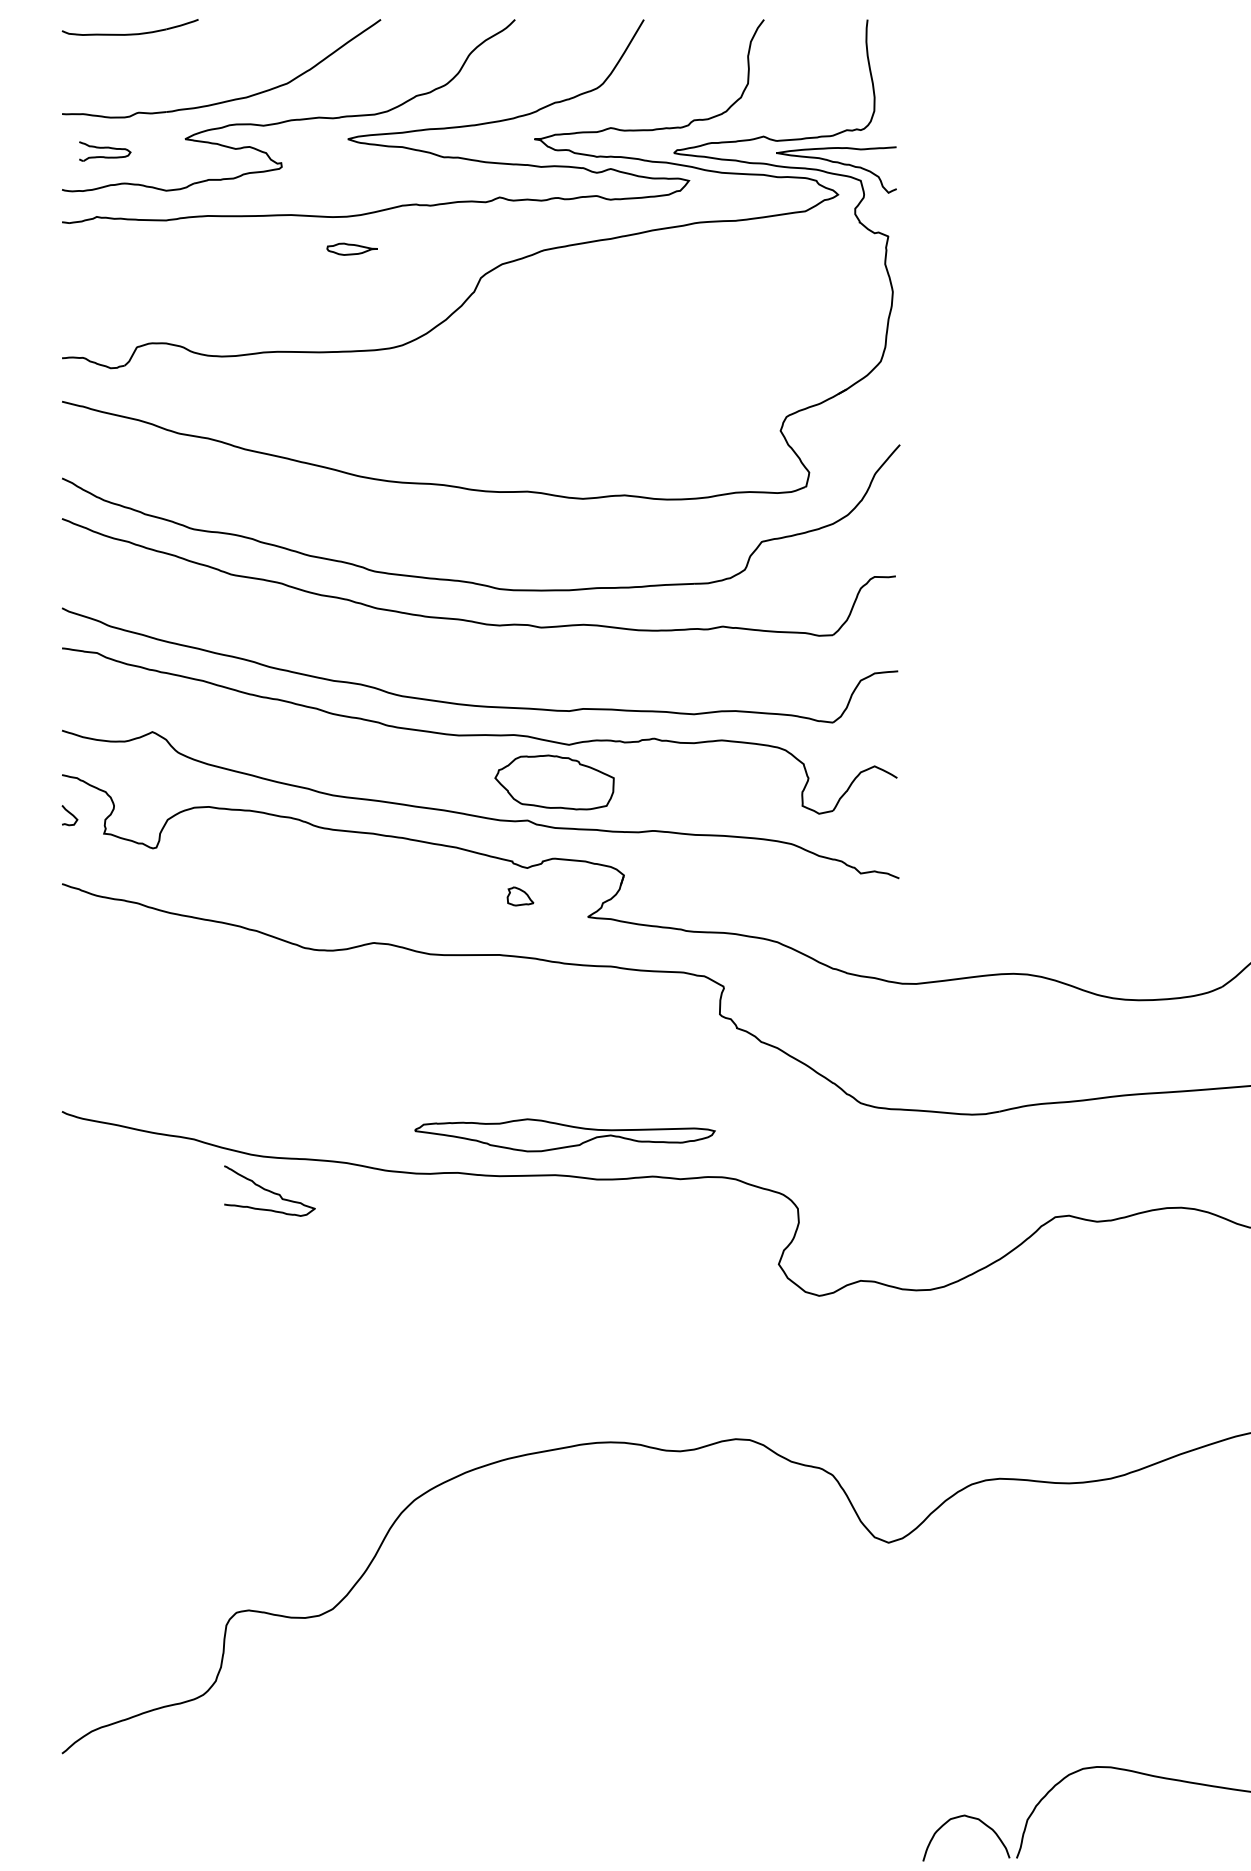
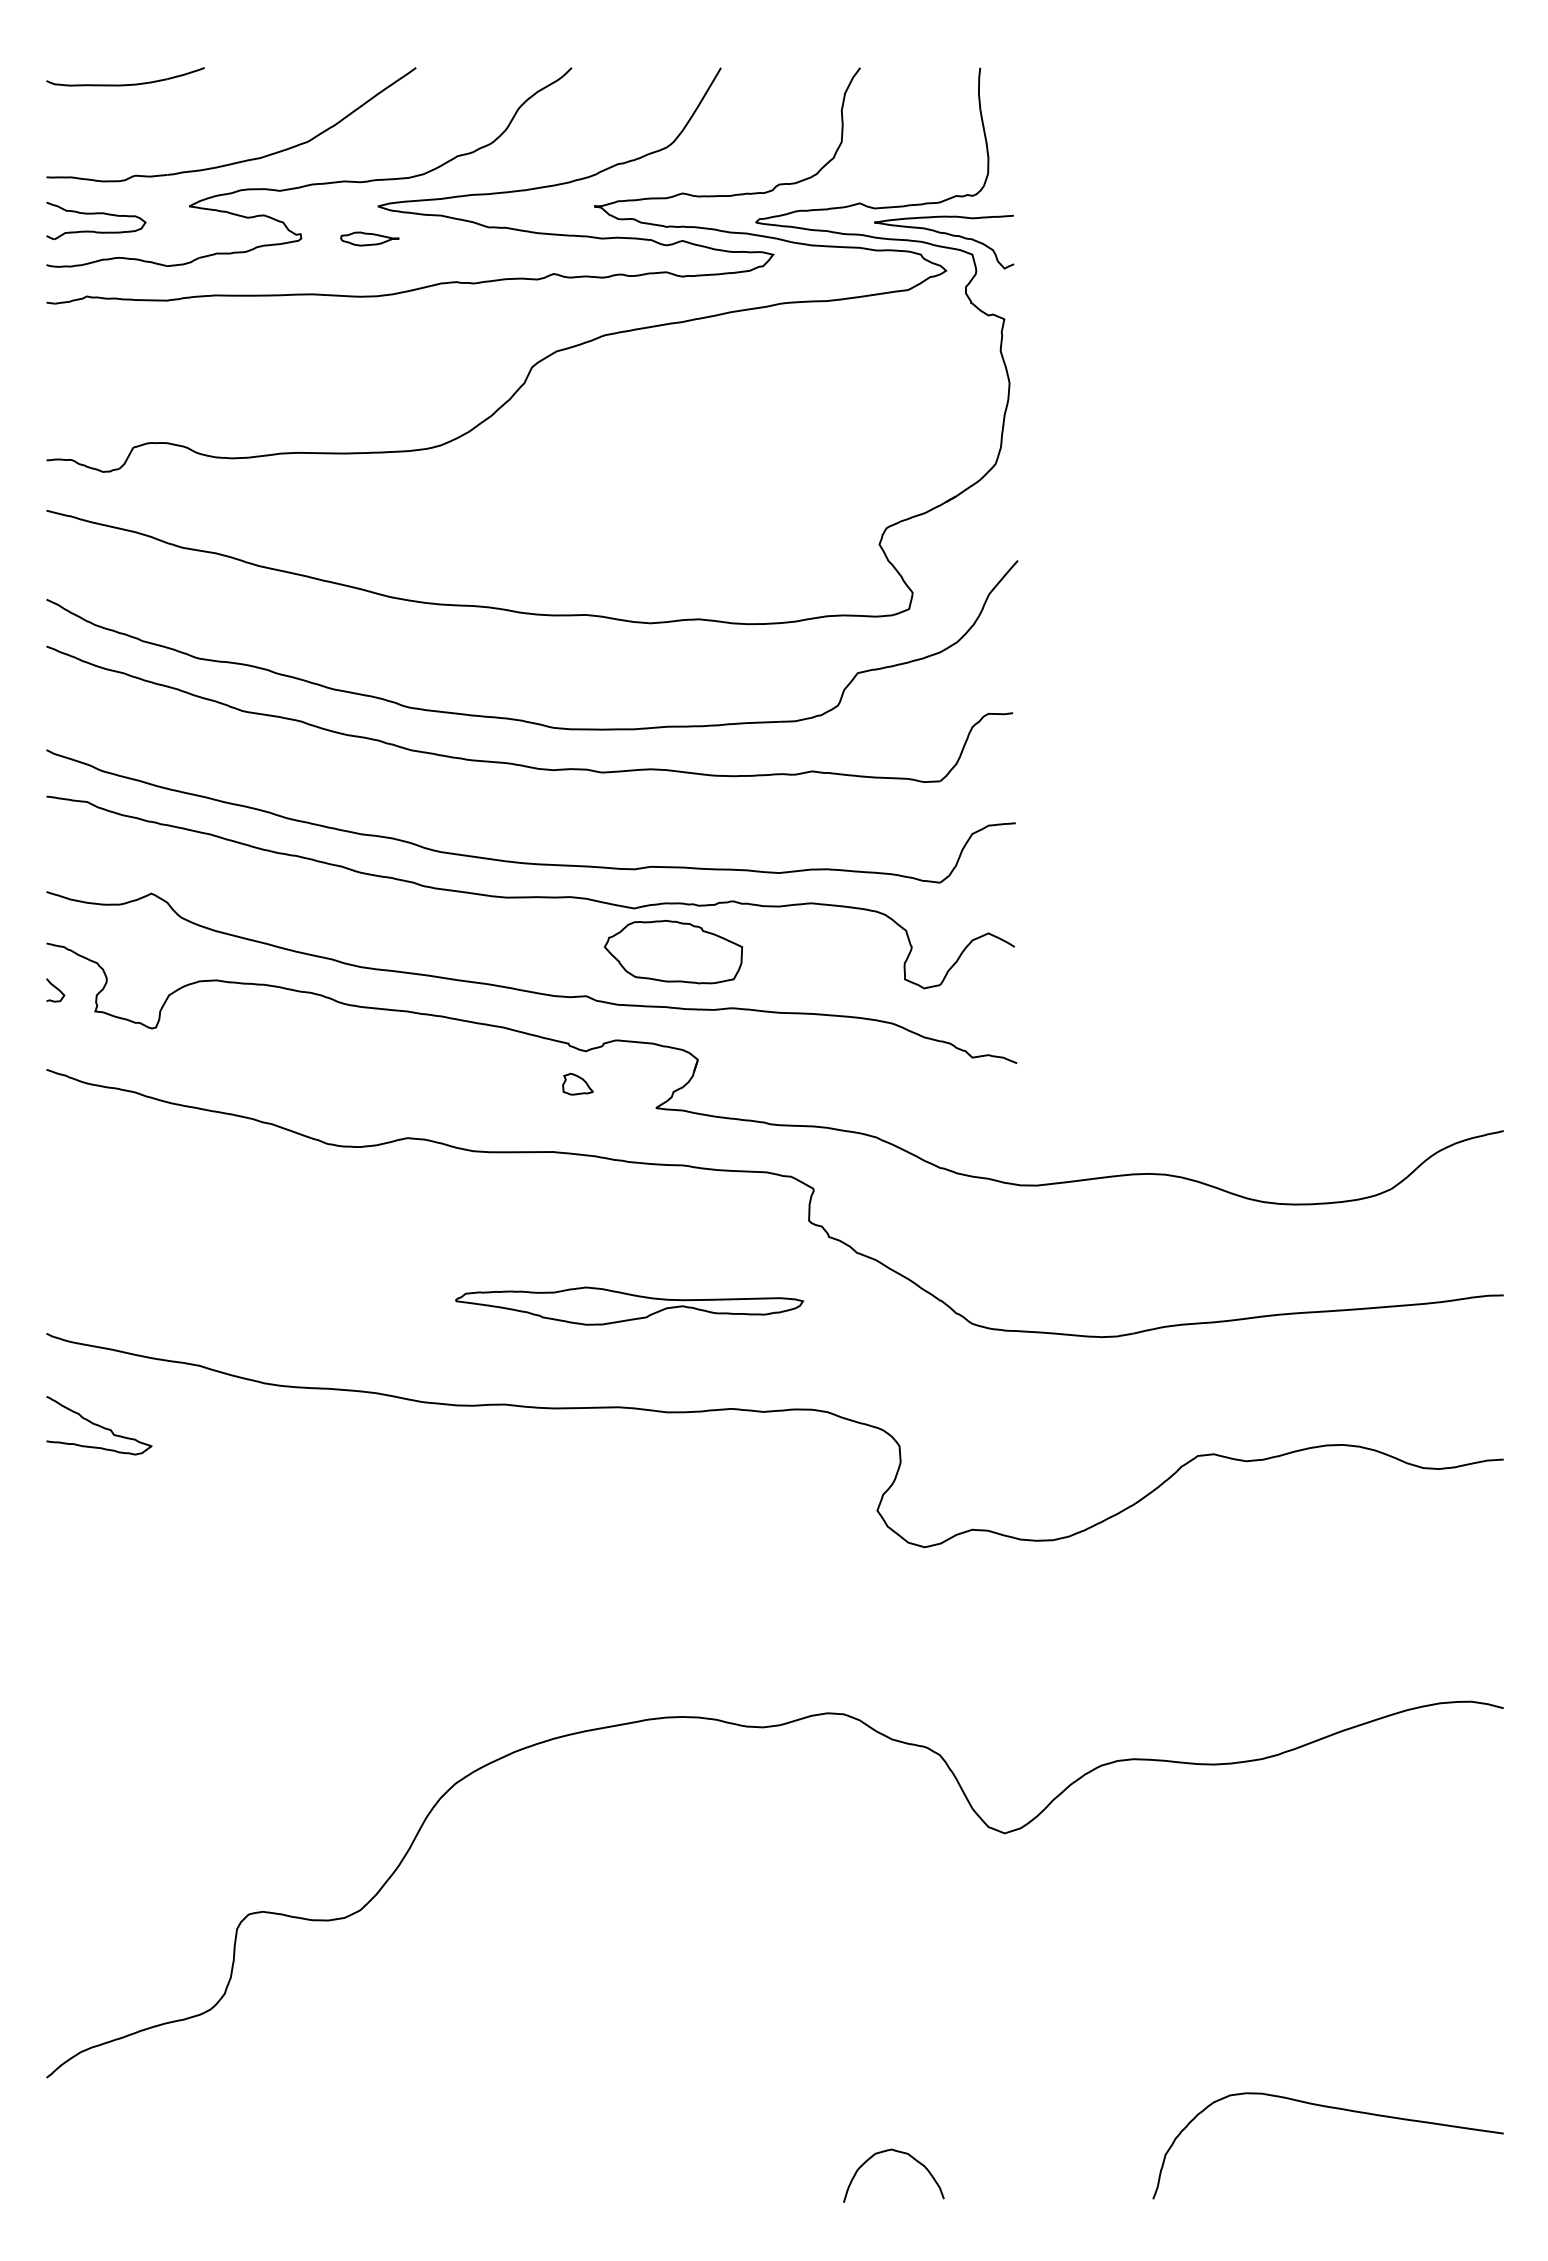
part: (105, 151) -> (96, 220), size x1.67
part: (351, 248) -> (369, 238), moved
part: (553, 781) -> (672, 951), moved
part: (564, 1134) -> (629, 1305), moved
curve: (269, 1190) -> (99, 1425), moved
curve: (969, 1818) -> (897, 2152), moved

